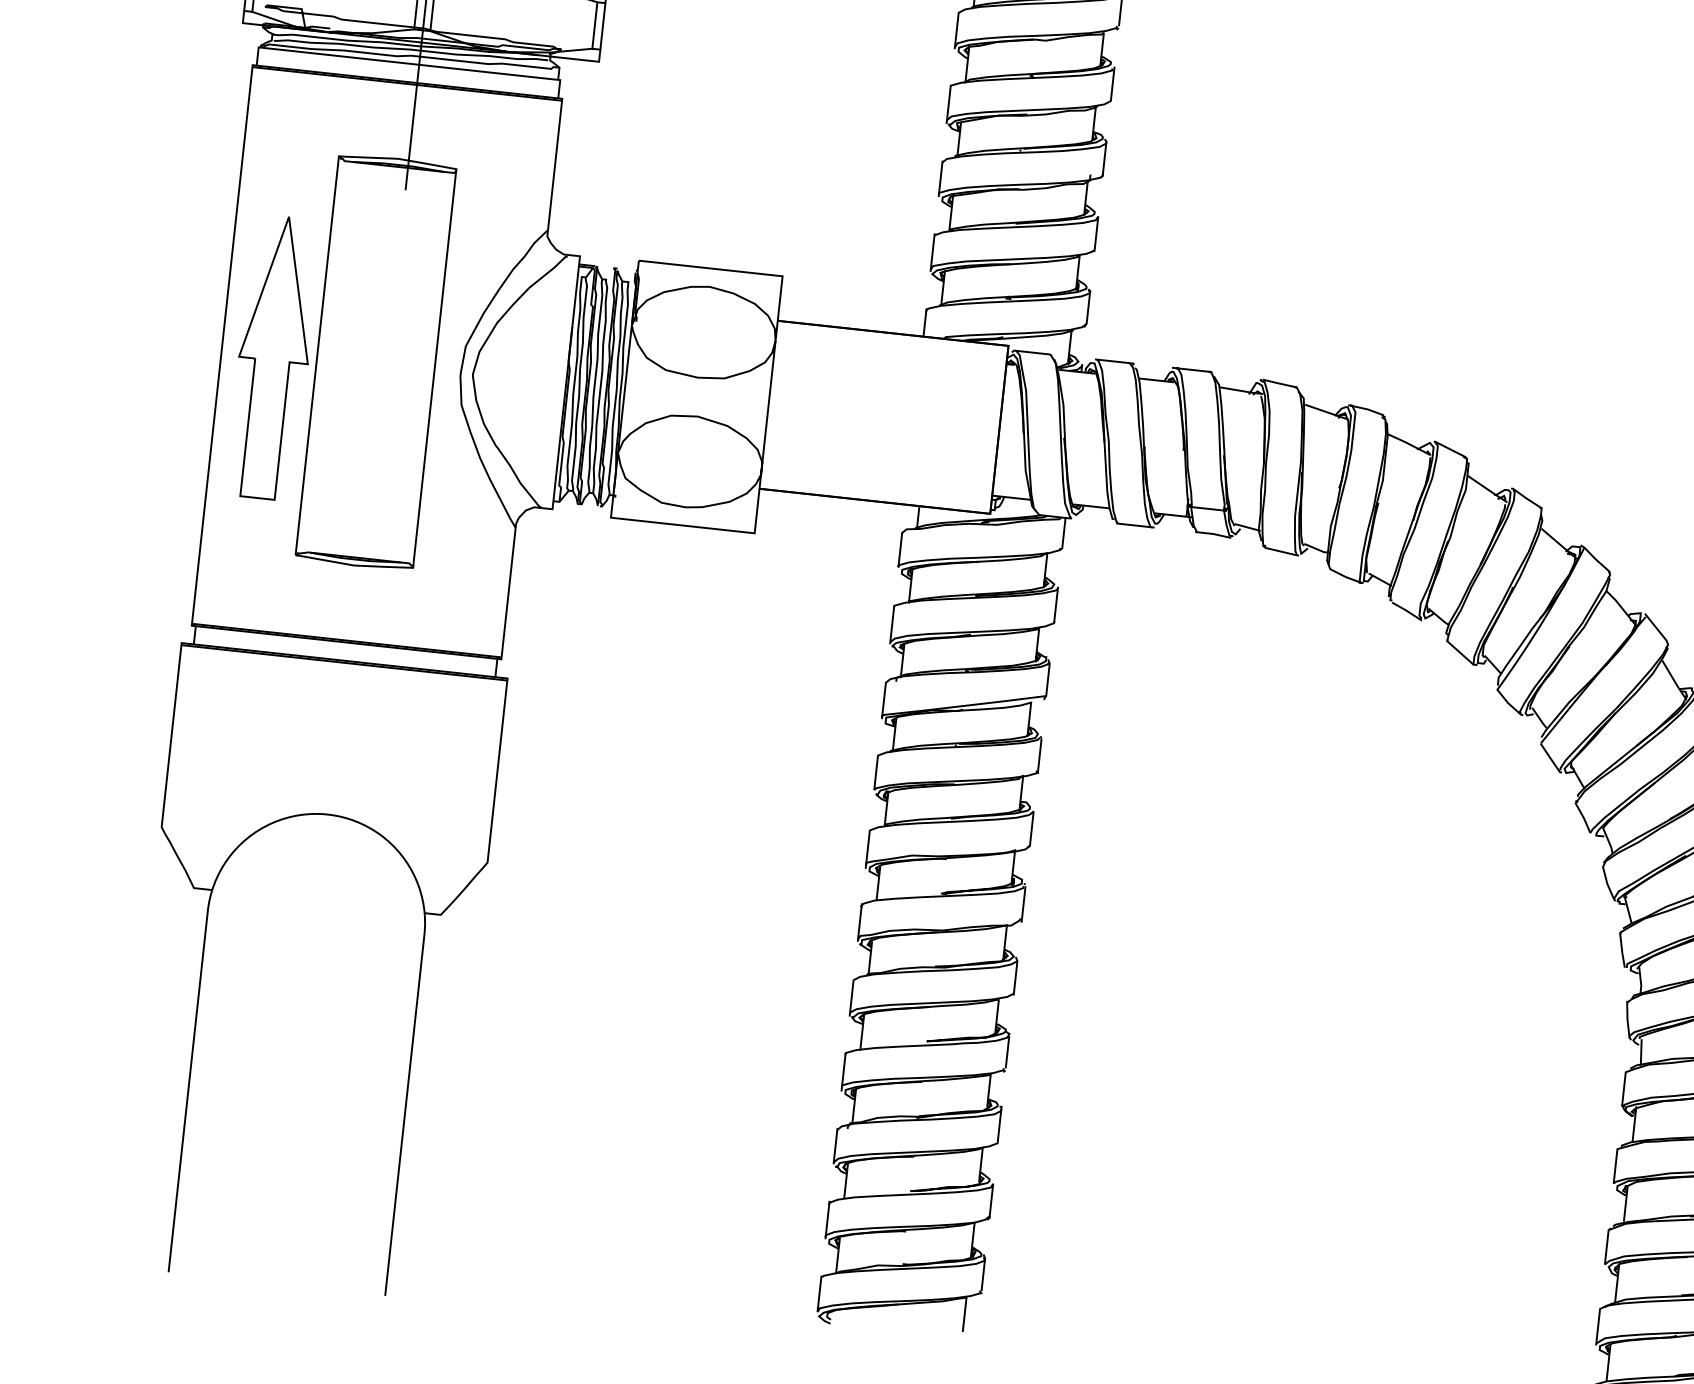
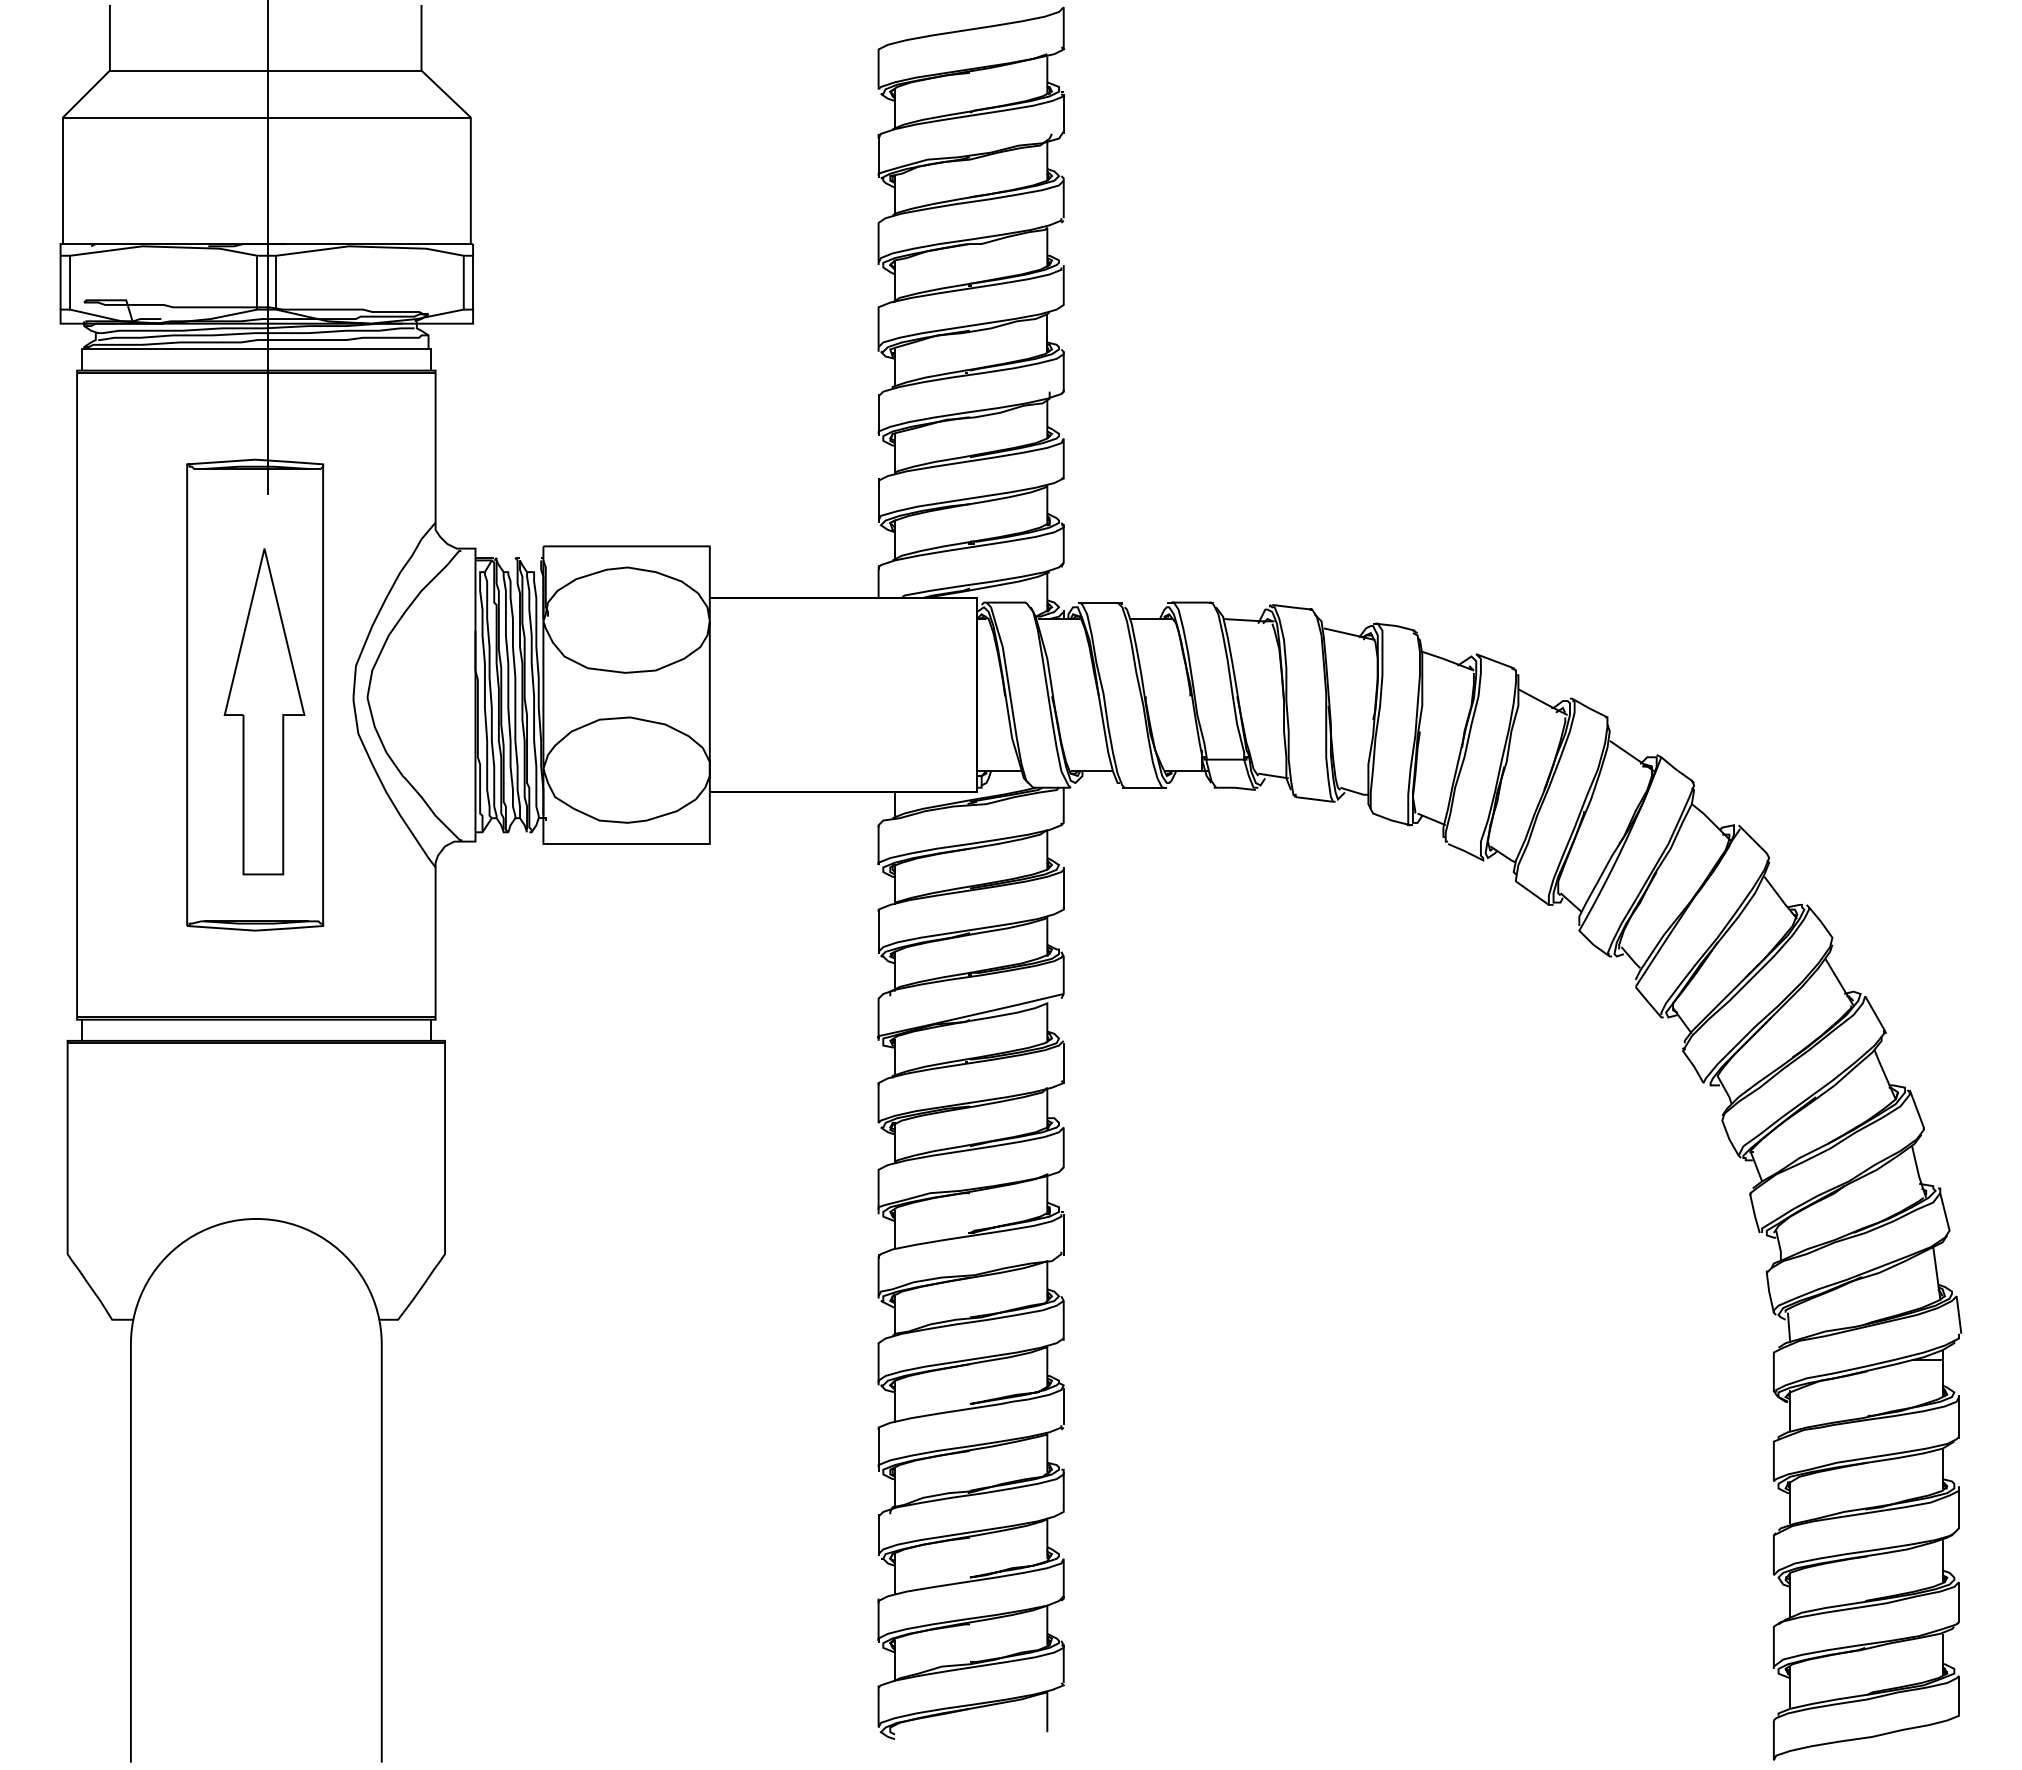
part: (273, 357) -> (264, 711), moved

